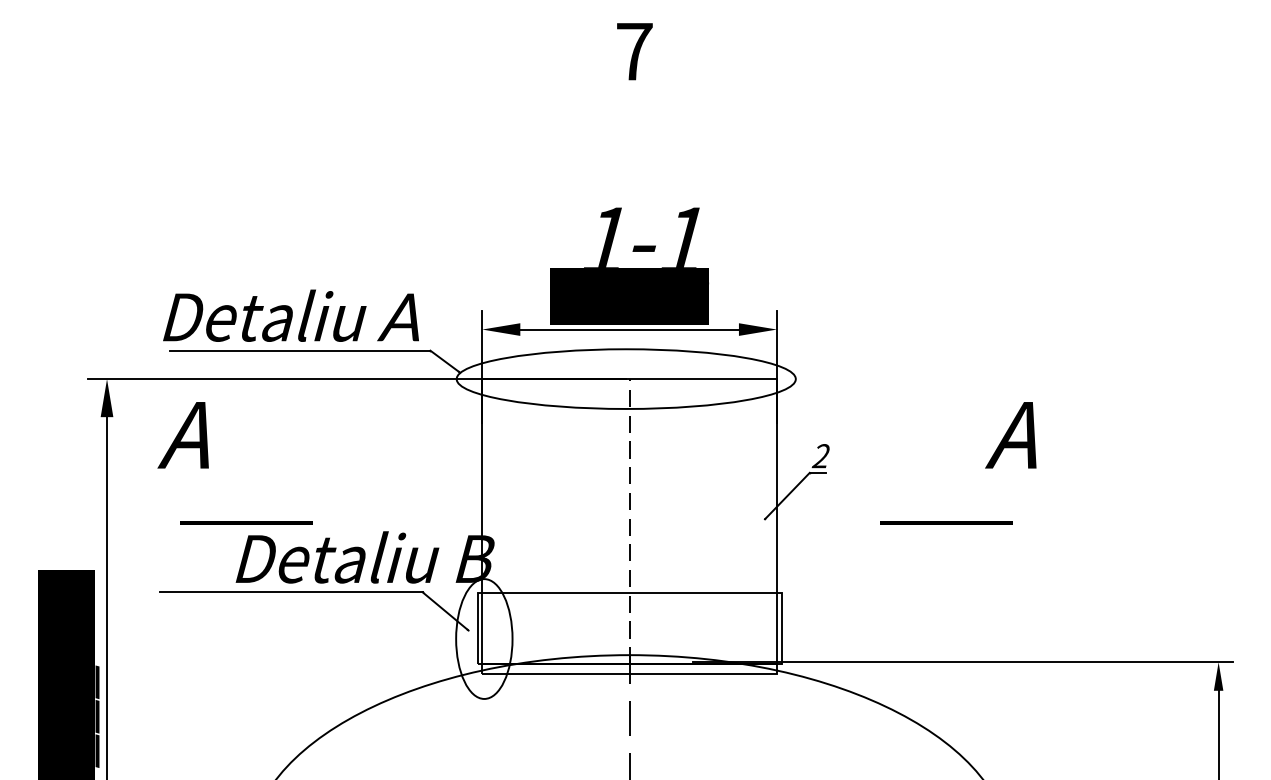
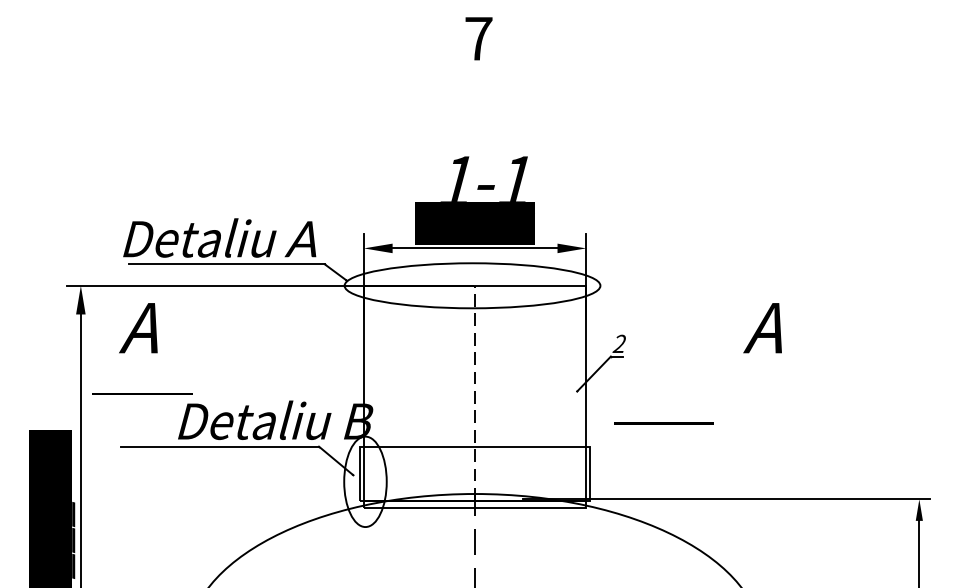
line: (246, 522) -> (142, 393), moved
line: (946, 522) -> (663, 423), moved

